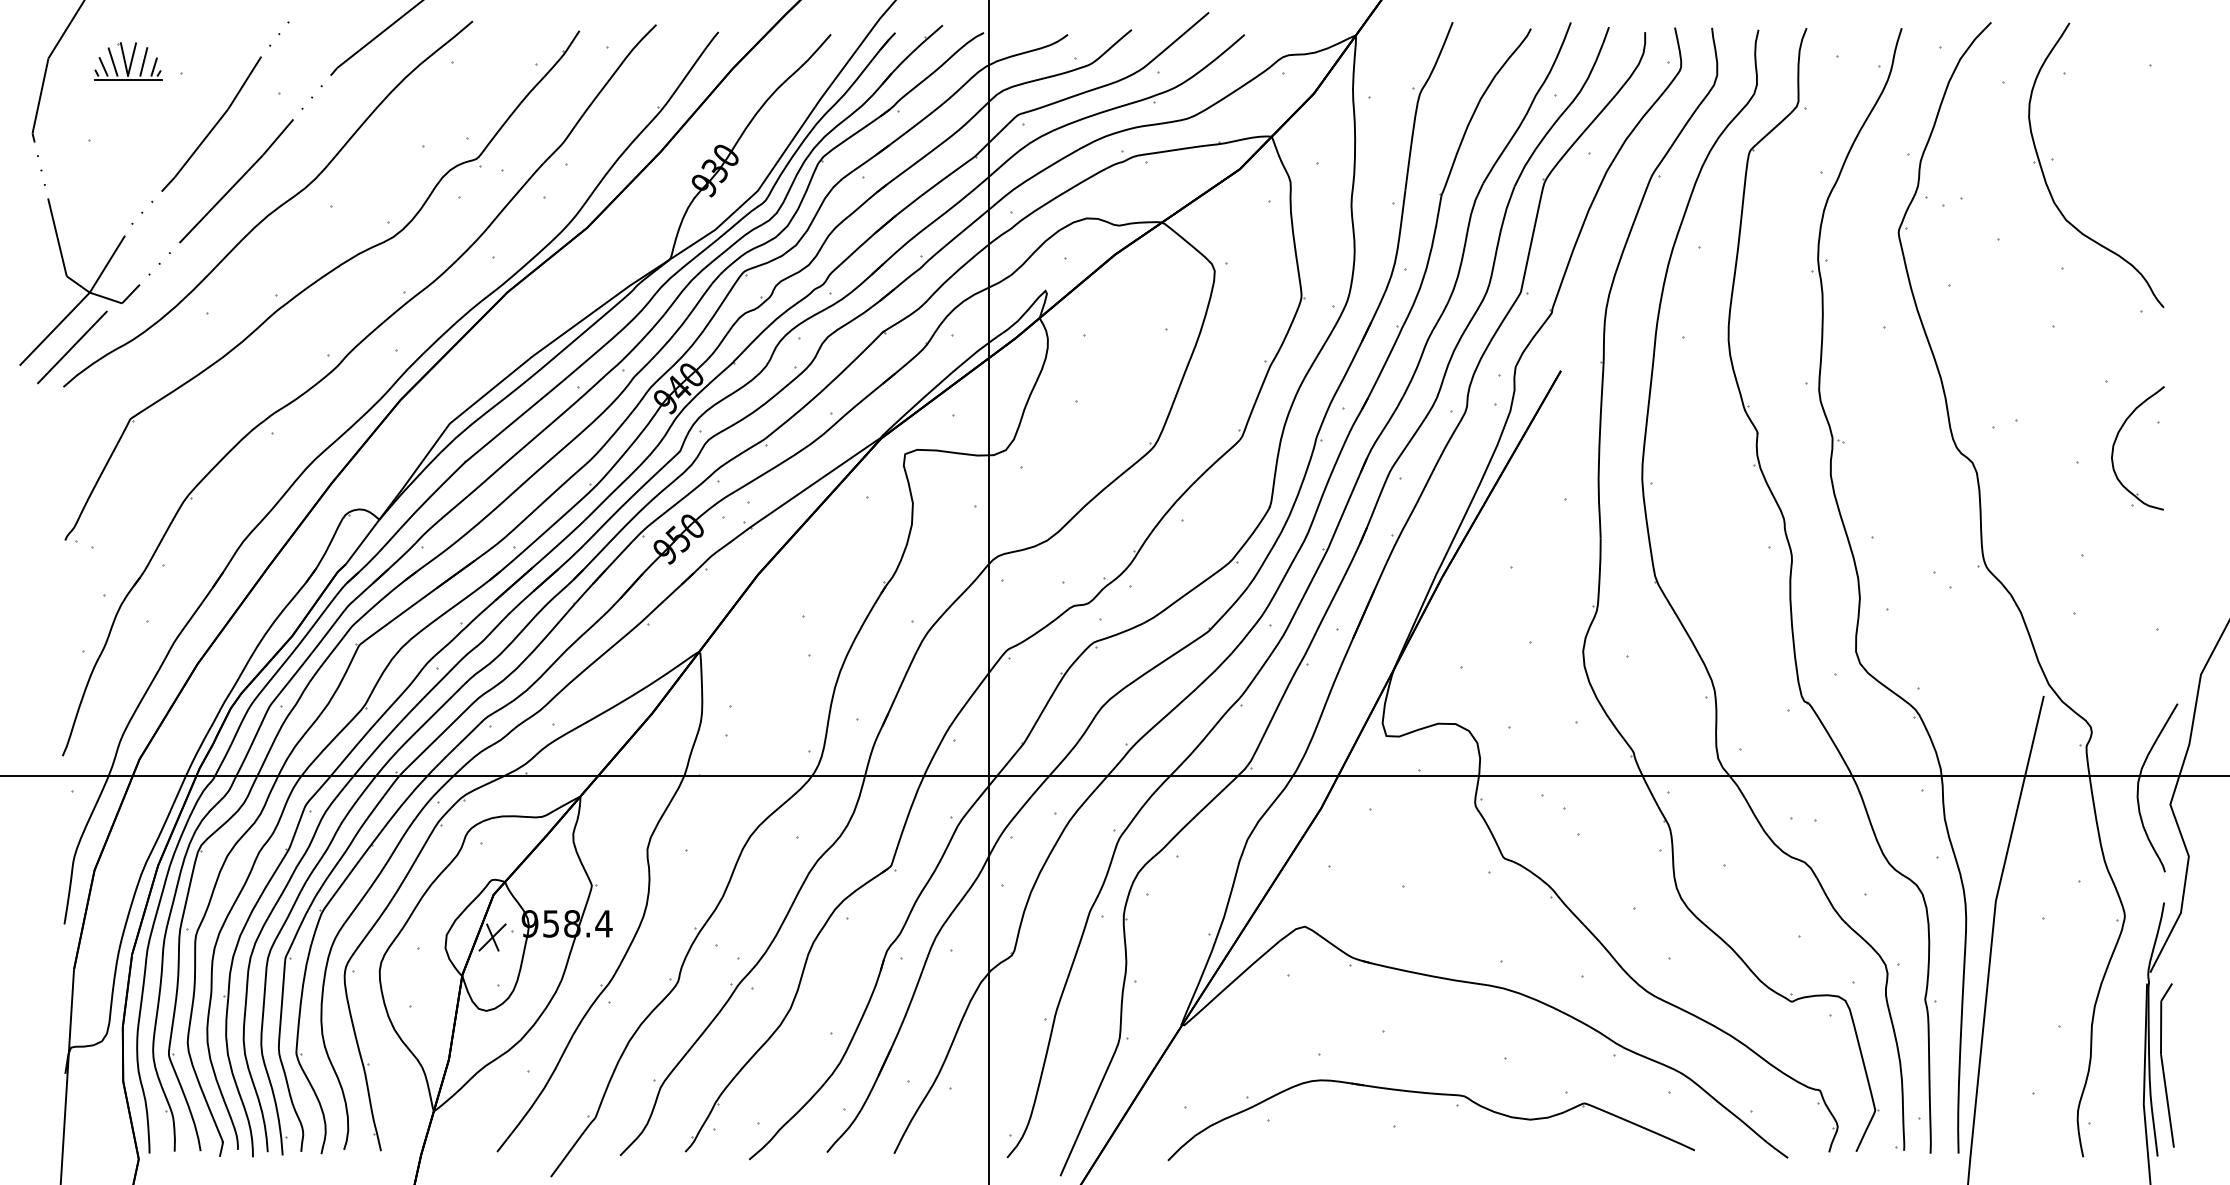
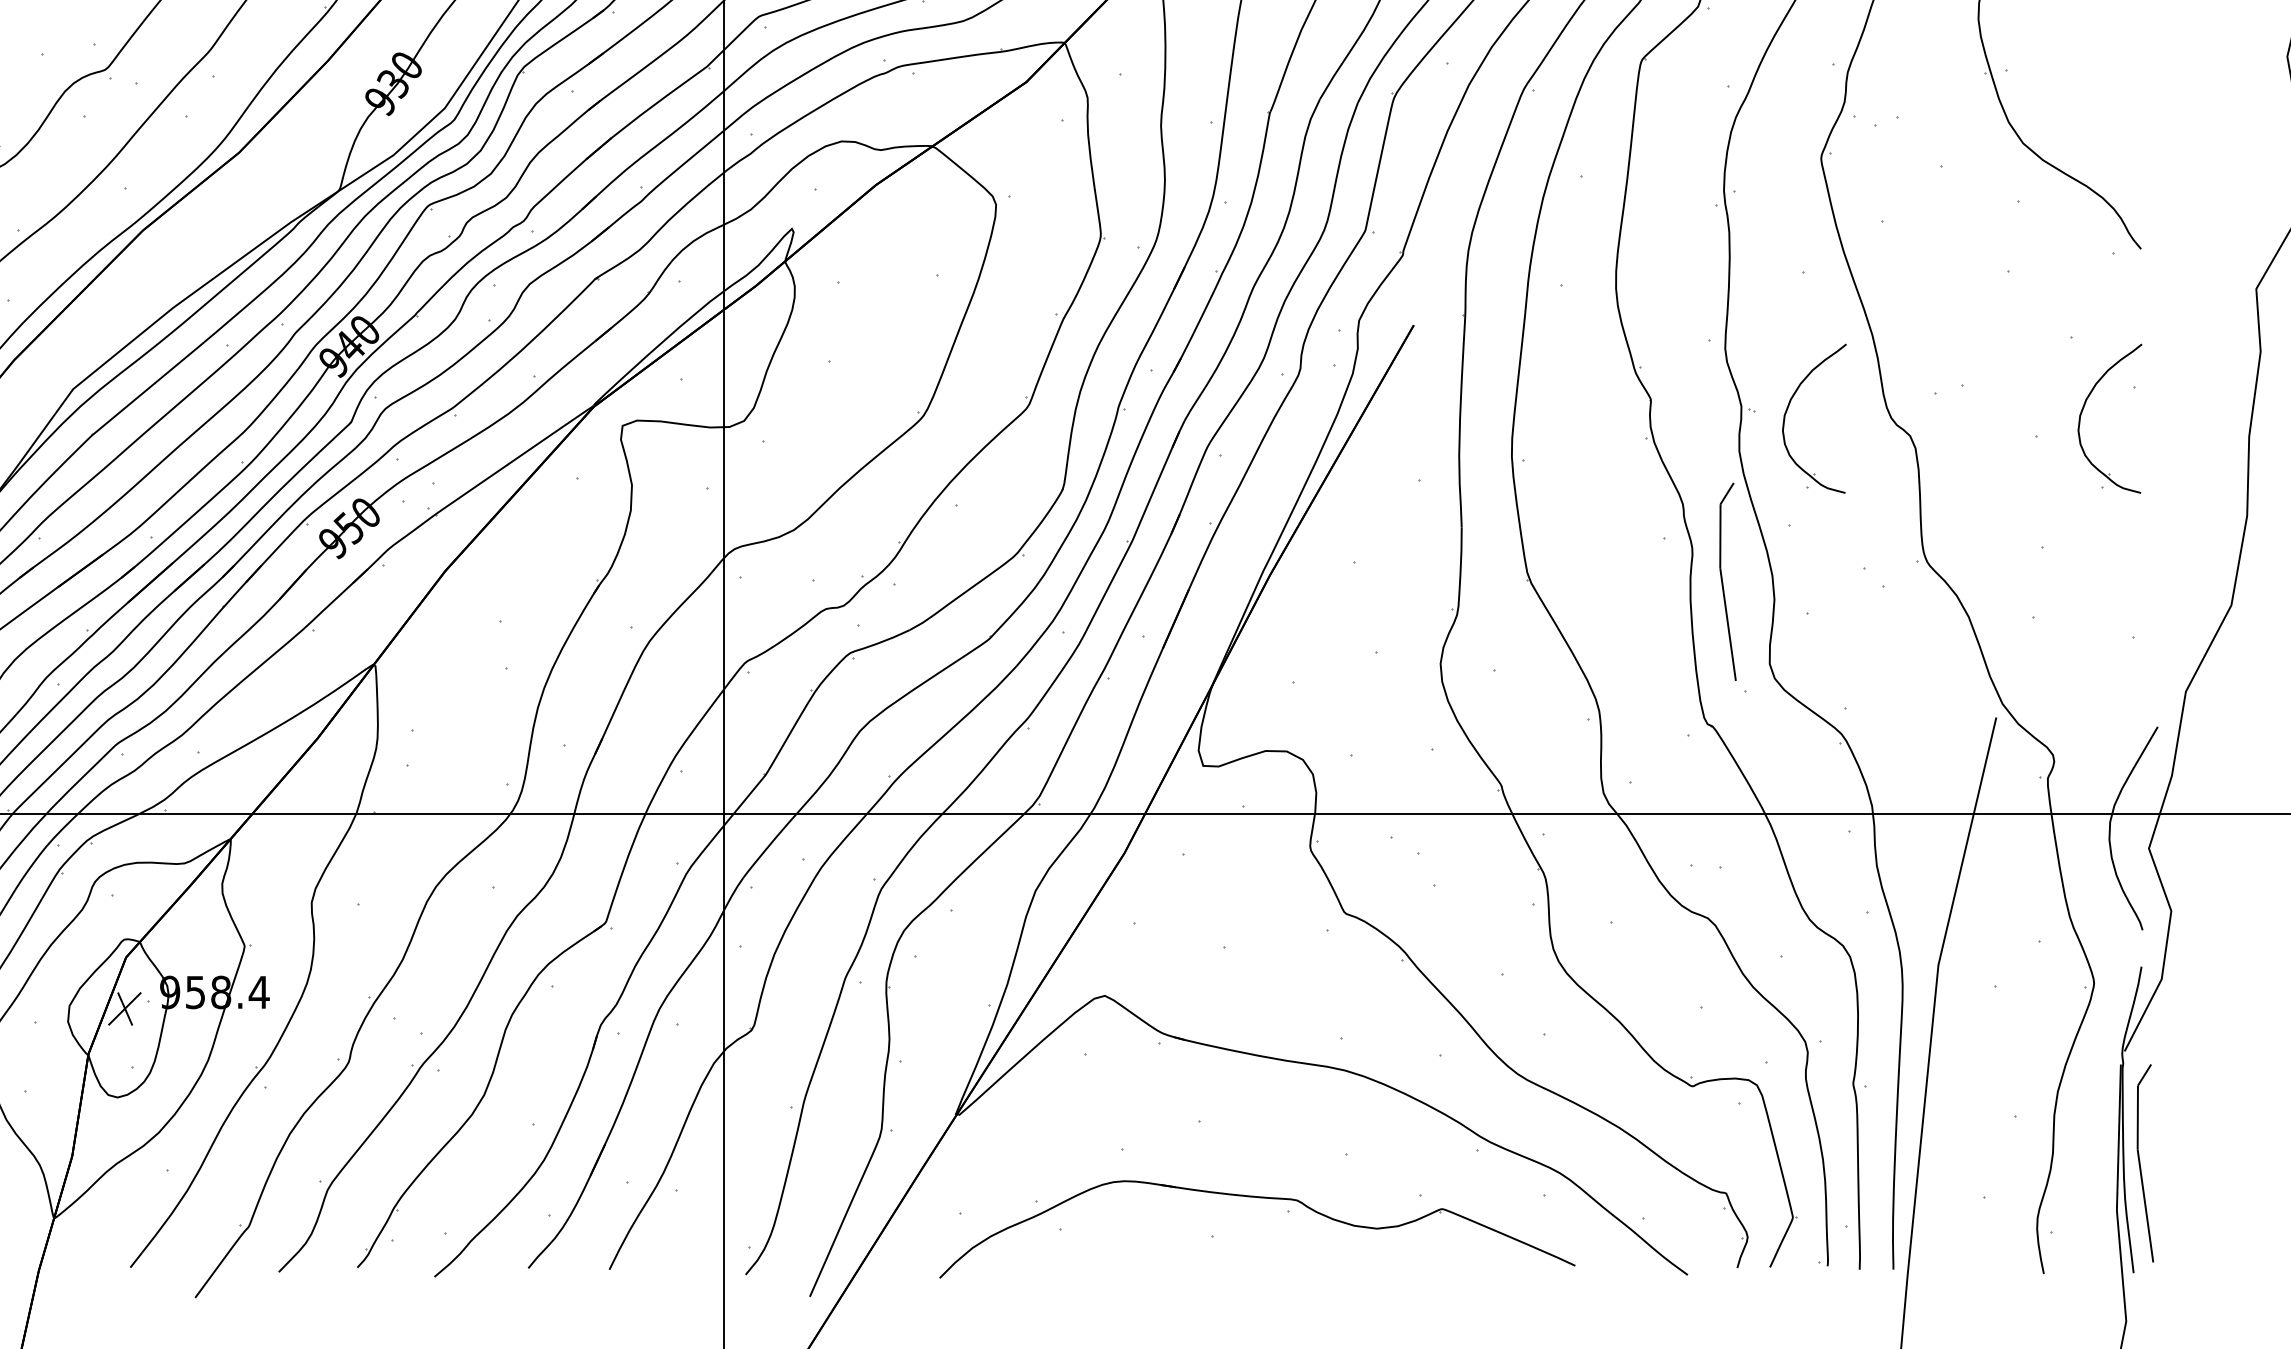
part: (1872, 438) -> (1789, 406), added
line: (1817, 583) -> (1723, 581), added

